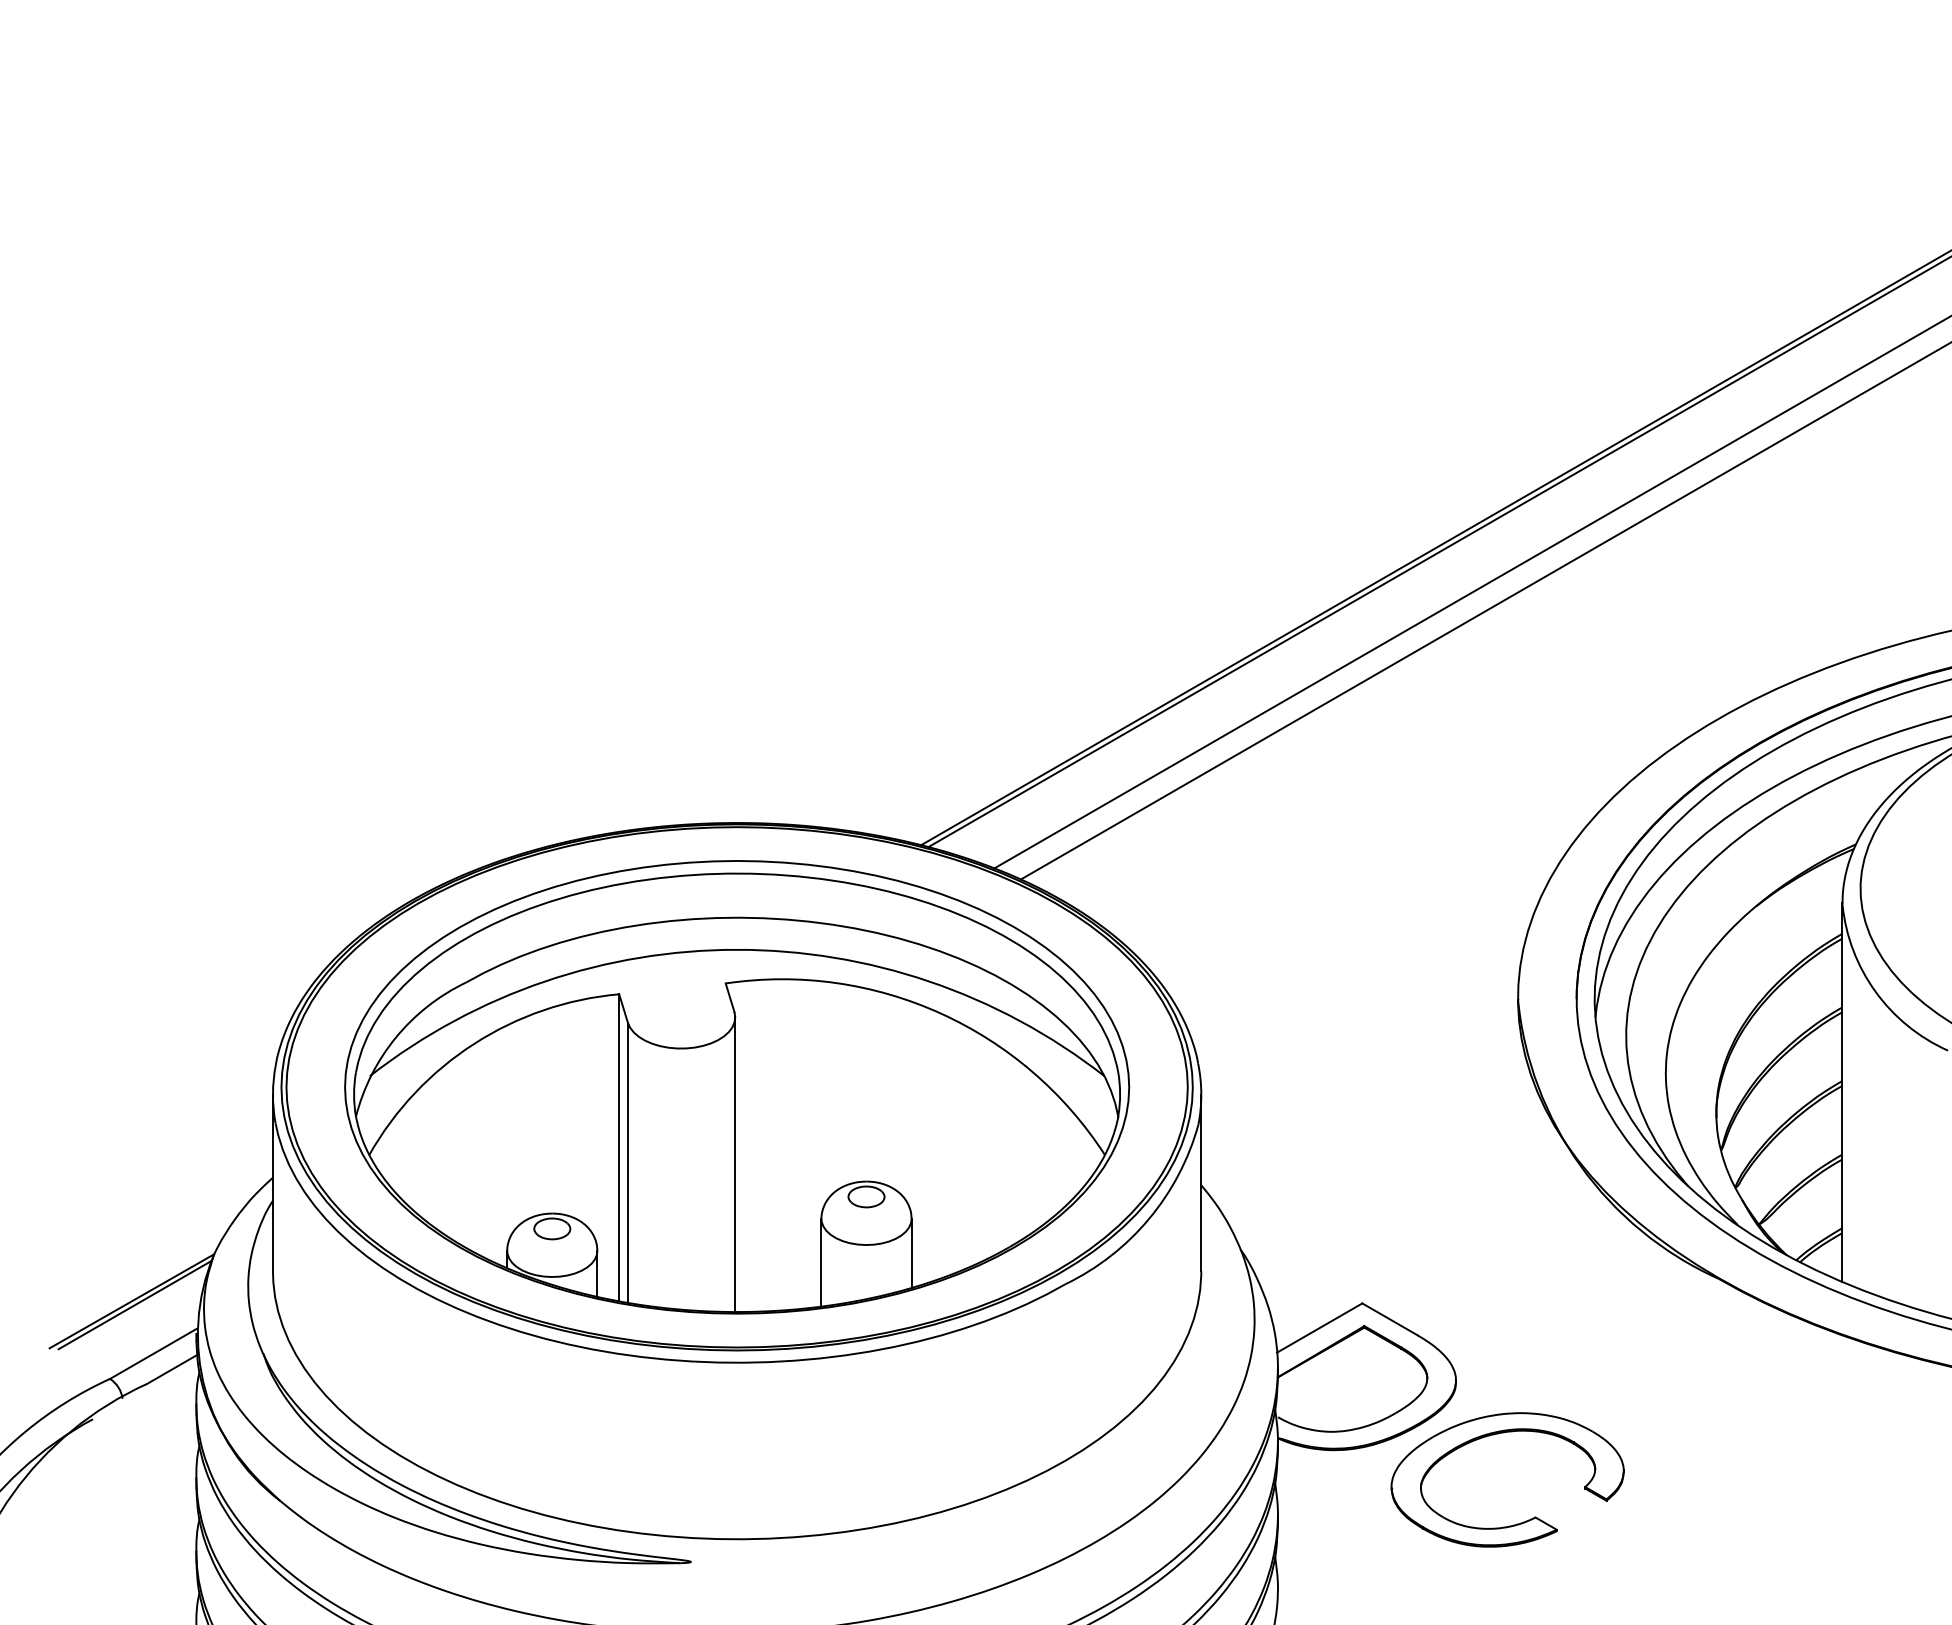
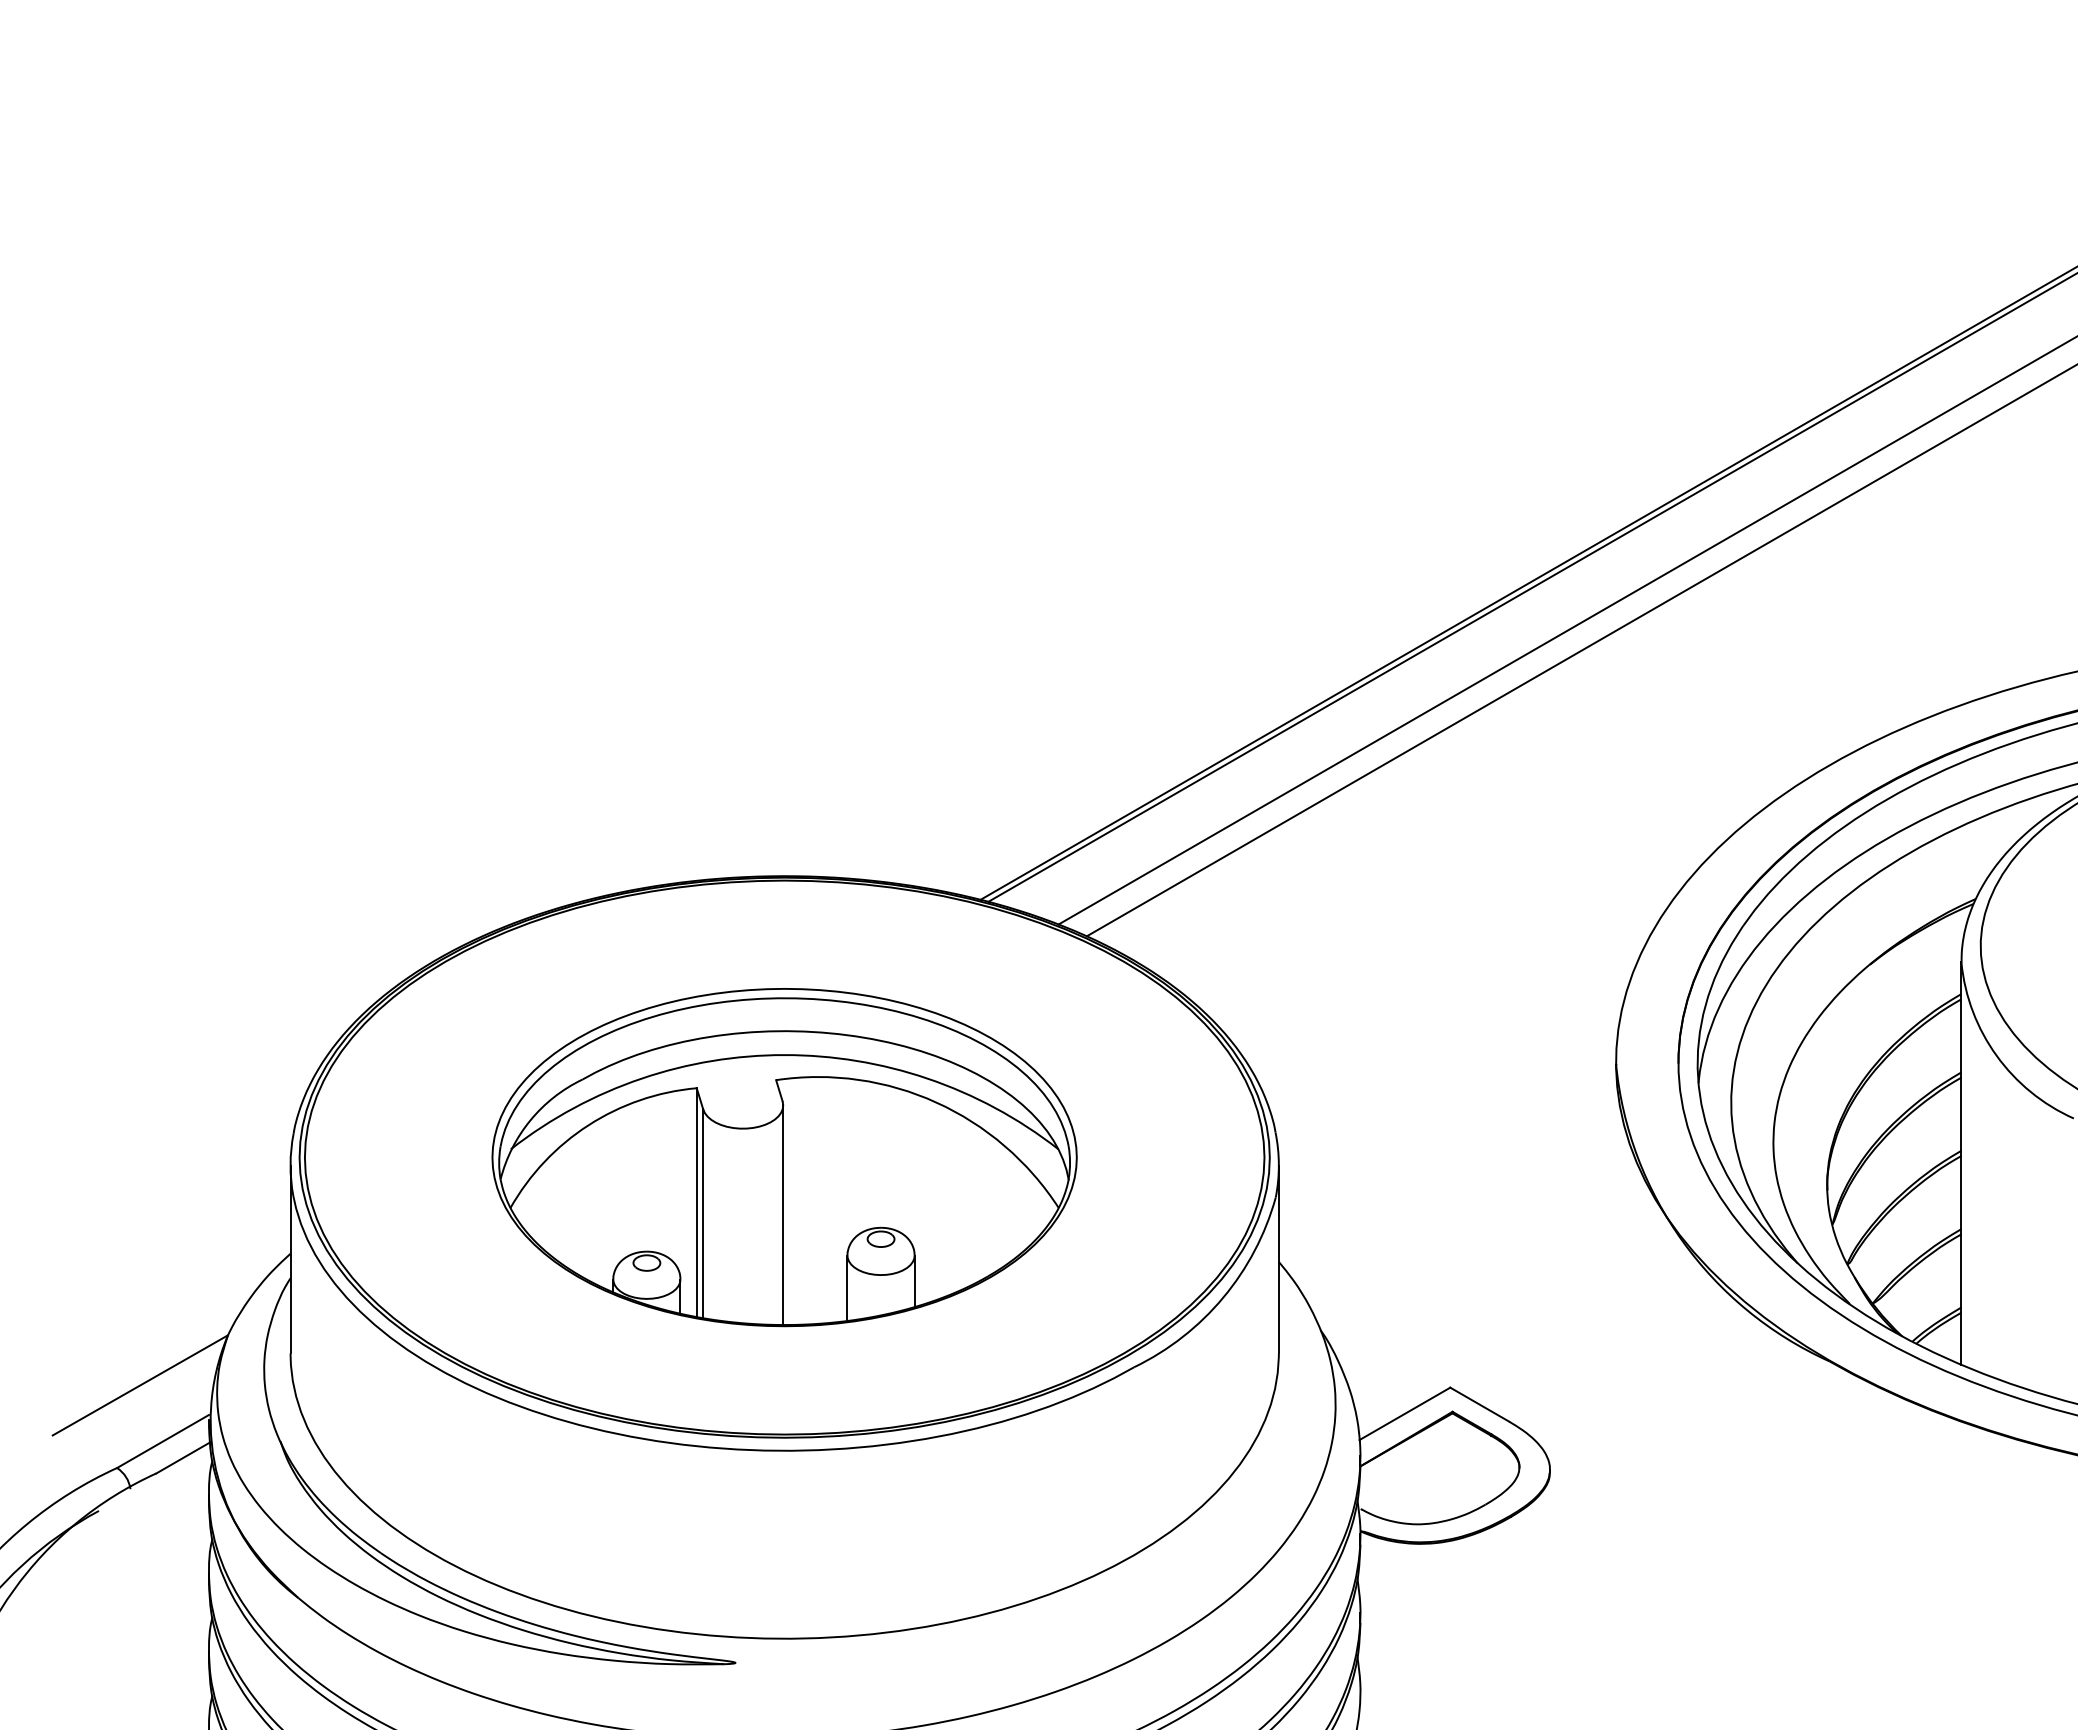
part: (736, 1087) -> (784, 1157), size x0.7
line: (134, 1305) -> (143, 1389), removed
part: (1524, 1521) -> (1622, 1619), removed

